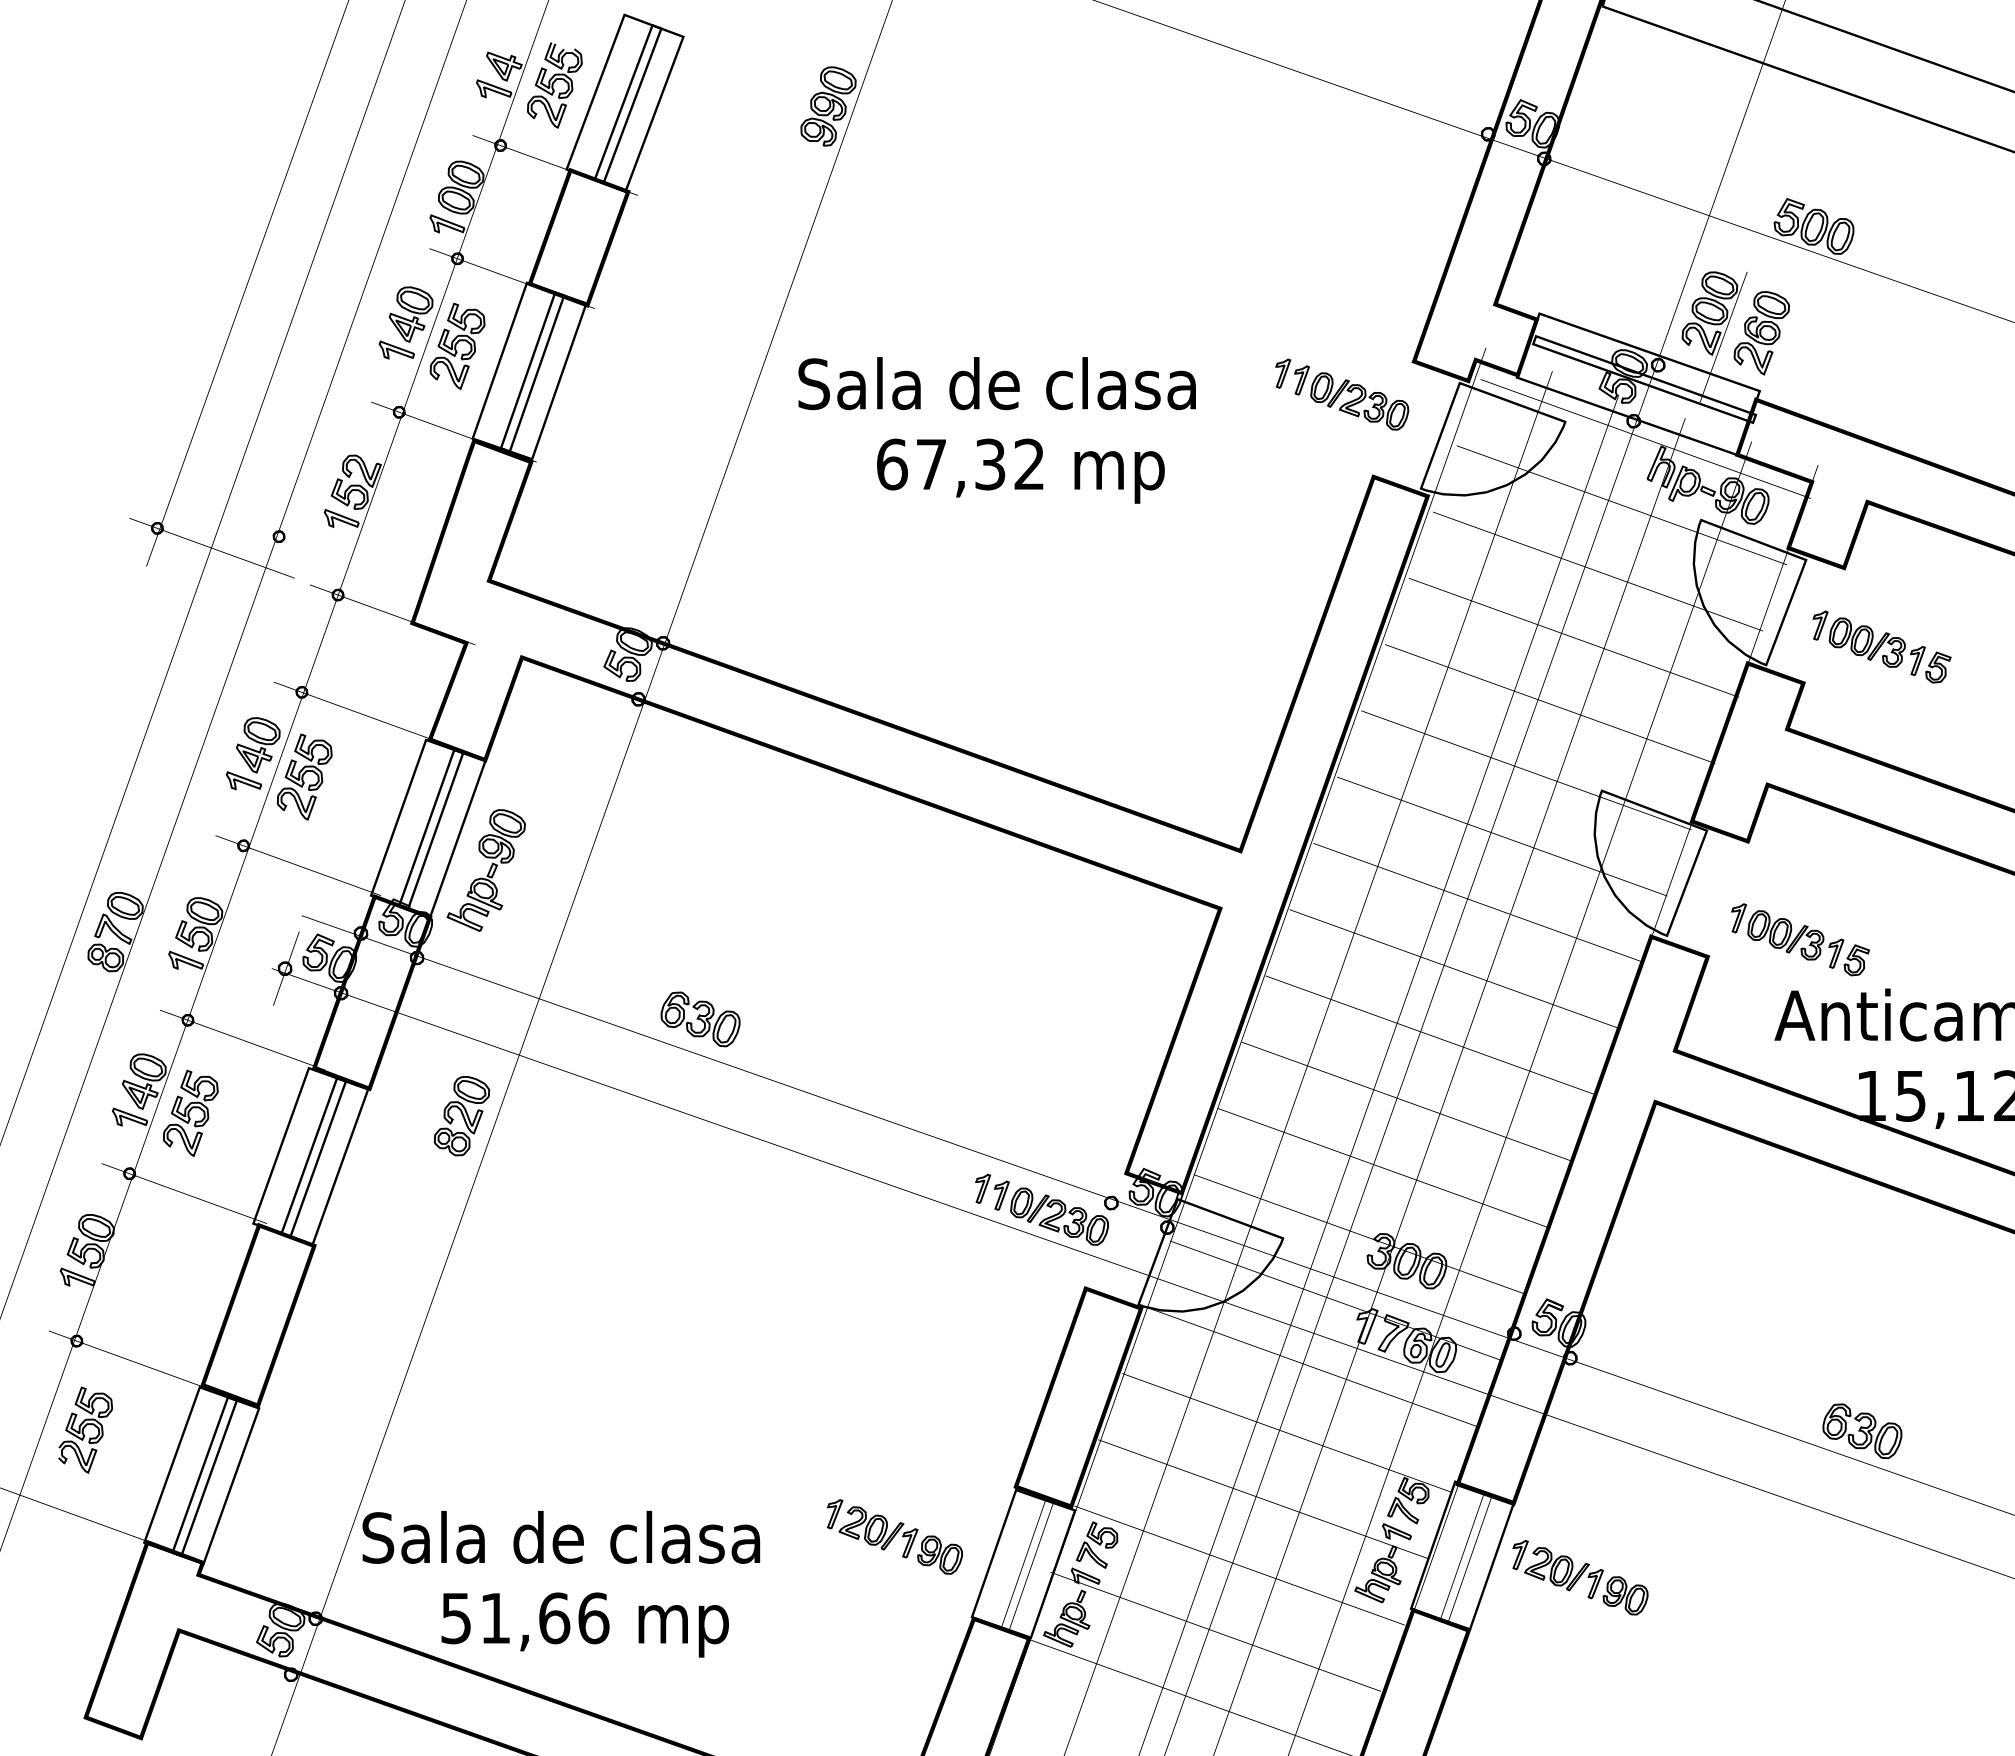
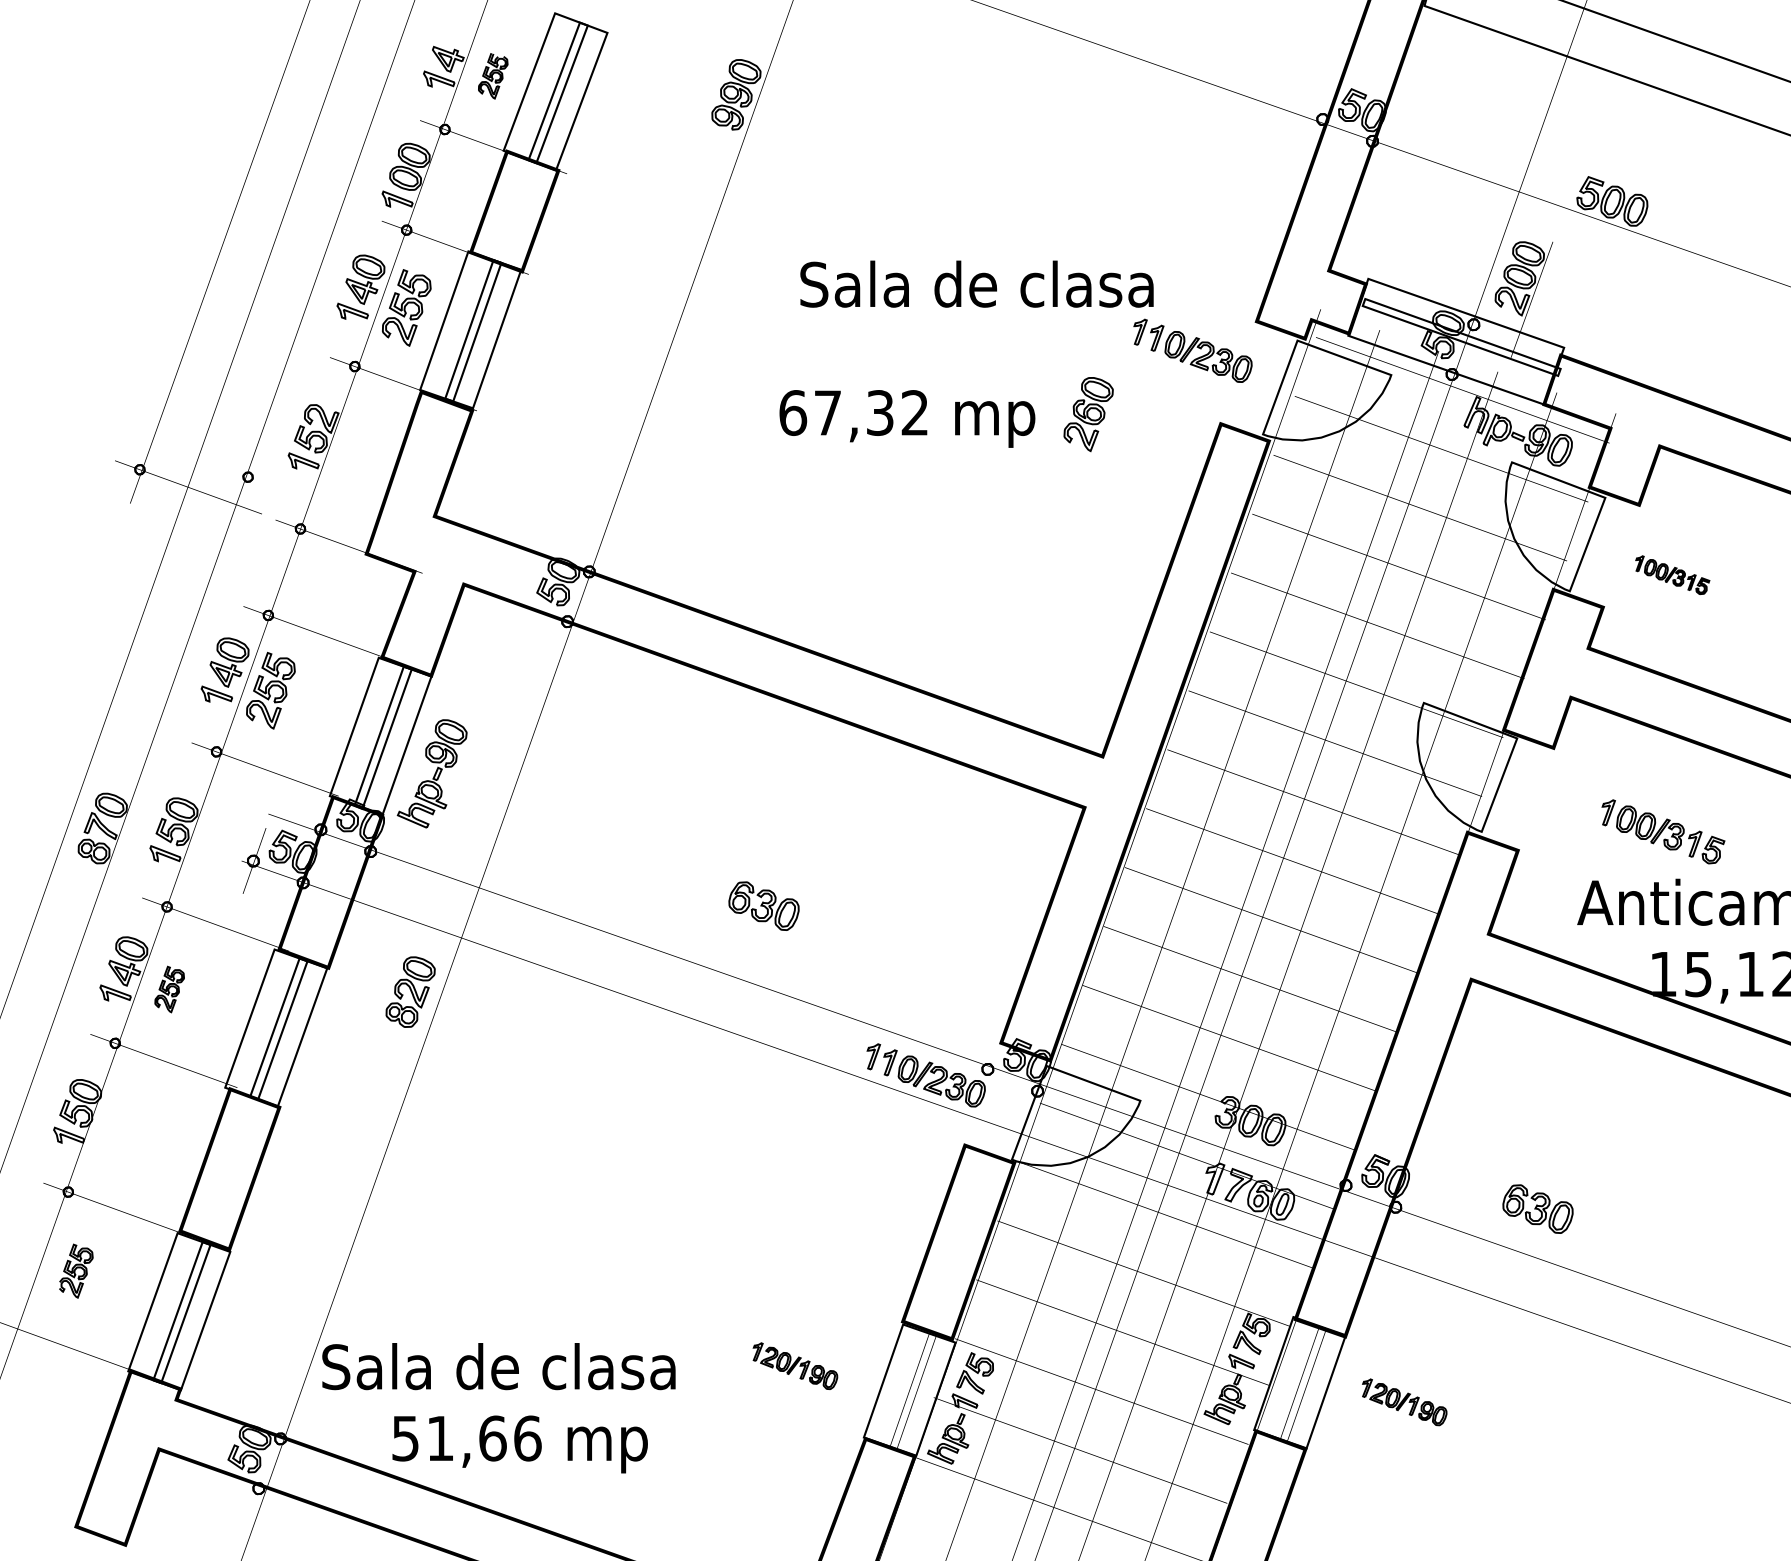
part: (554, 85) -> (492, 76), size x0.6
part: (1761, 333) -> (1088, 414), moved
text: (996, 383) -> (976, 284), moved
part: (1881, 646) -> (1672, 574), size x0.6
part: (1800, 939) -> (1663, 831), moved
part: (700, 1019) -> (763, 906), moved
part: (190, 1112) -> (169, 988), size x0.6
part: (85, 1429) -> (76, 1270), size x0.7
part: (1862, 1431) -> (1538, 1209), moved
part: (894, 1536) -> (795, 1365), size x0.7
part: (1580, 1577) -> (1404, 1402), size x0.7

